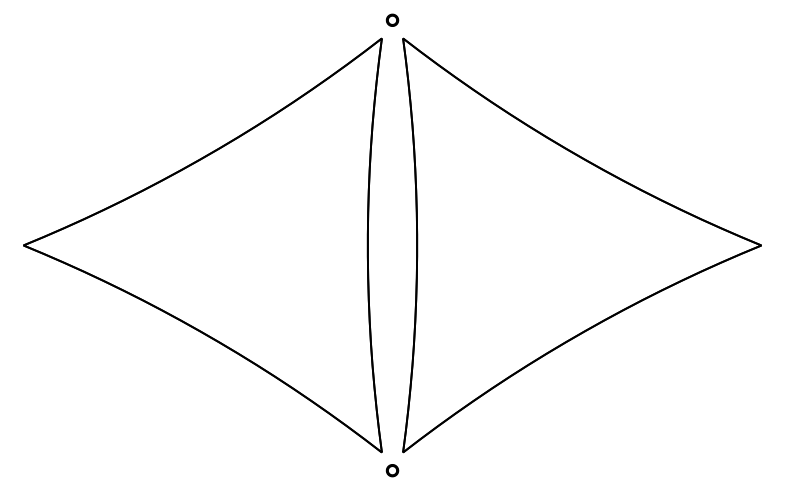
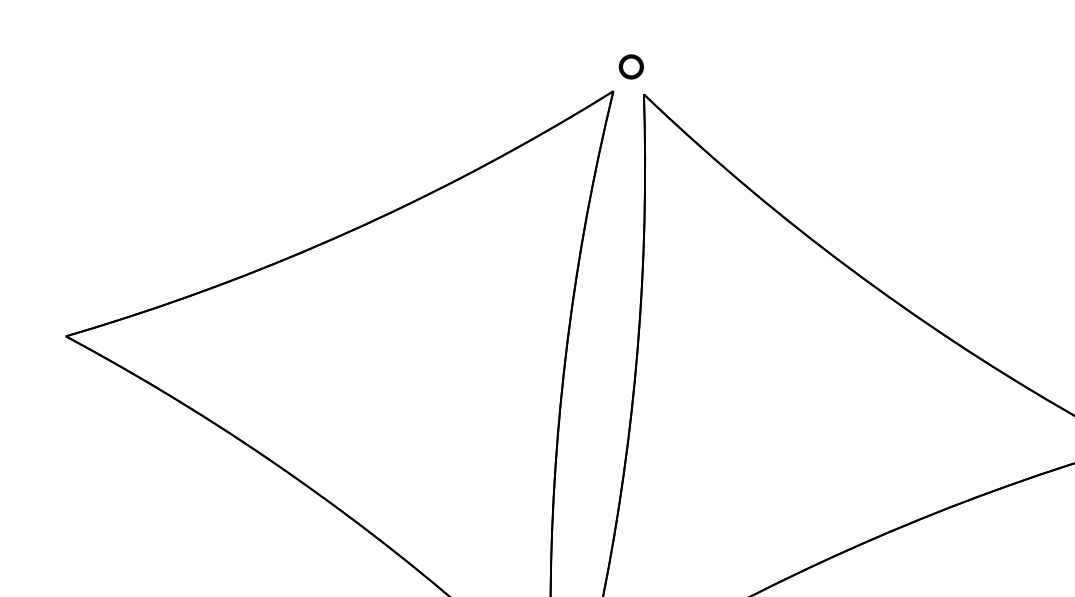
part: (392, 19) -> (631, 65), size x1.4

